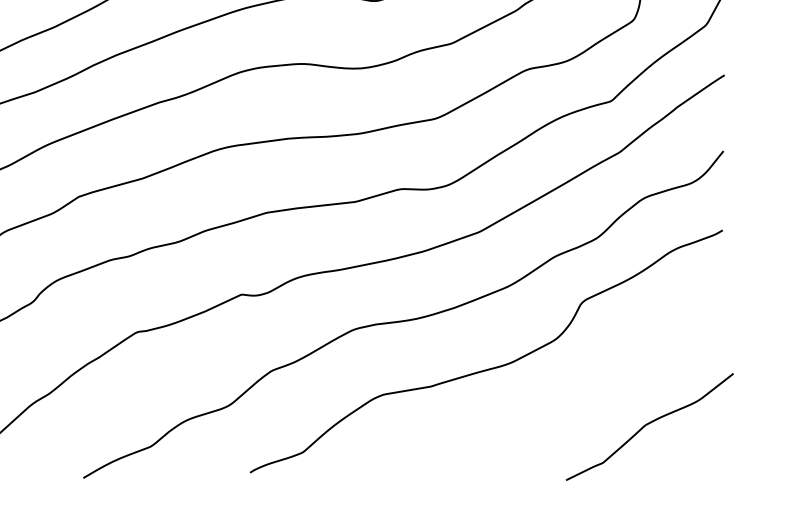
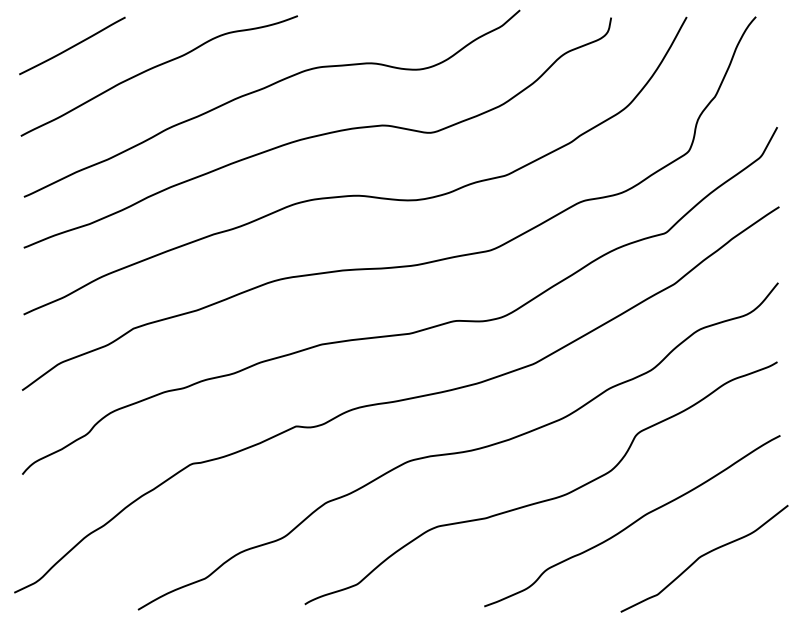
curve: (577, 390) -> (632, 522), added

